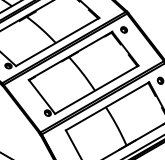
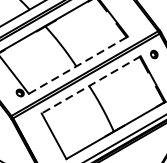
line: (97, 89) -> (79, 64), solid -> dashed
line: (107, 106) -> (91, 85), solid -> dashed

